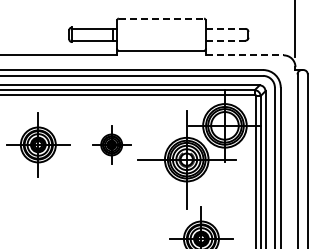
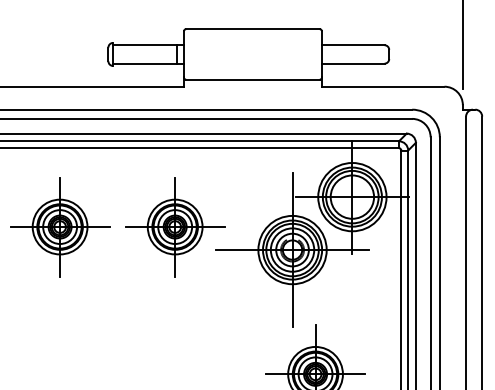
line: (161, 18) -> (252, 28), dashed -> solid
line: (225, 28) -> (353, 44), dashed -> solid
line: (225, 40) -> (353, 63), dashed -> solid
line: (245, 55) -> (384, 86), dashed -> solid
part: (111, 144) -> (174, 226), size x1.67

